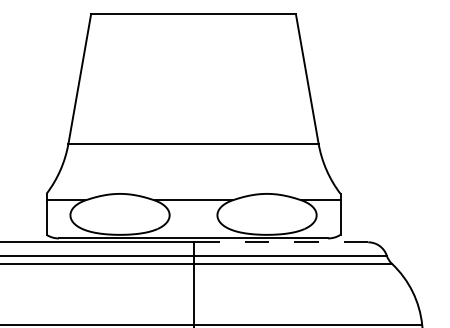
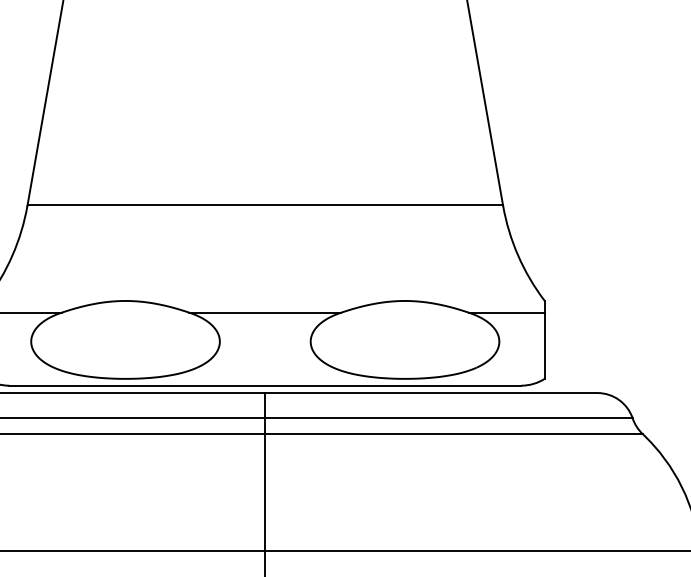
line: (280, 242) -> (430, 393), dashed -> solid

